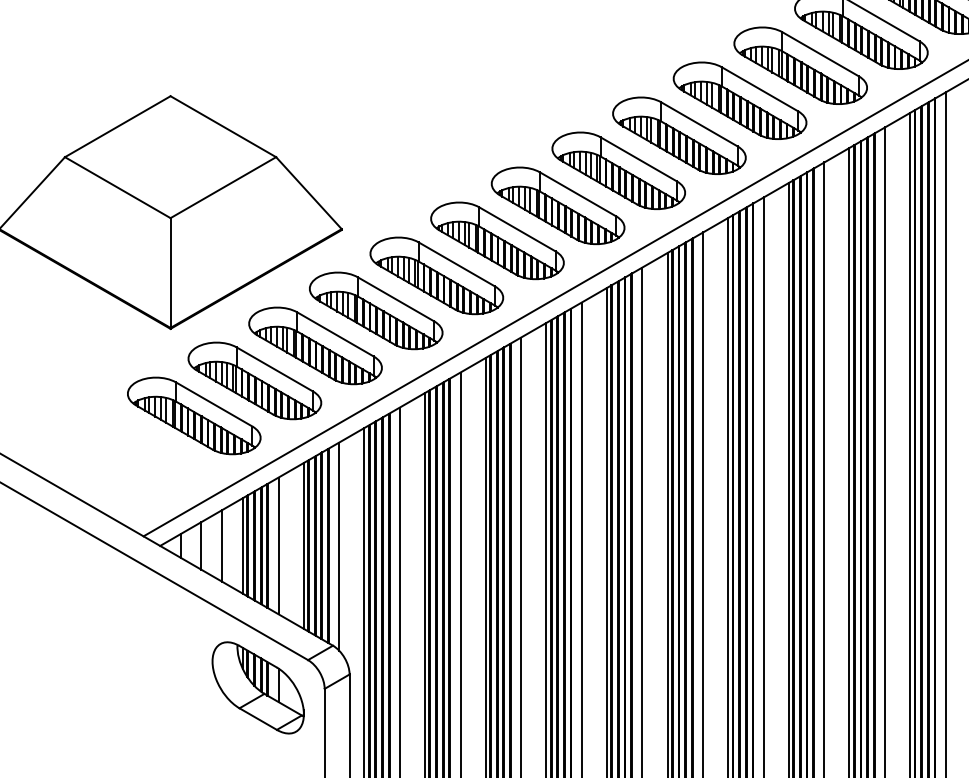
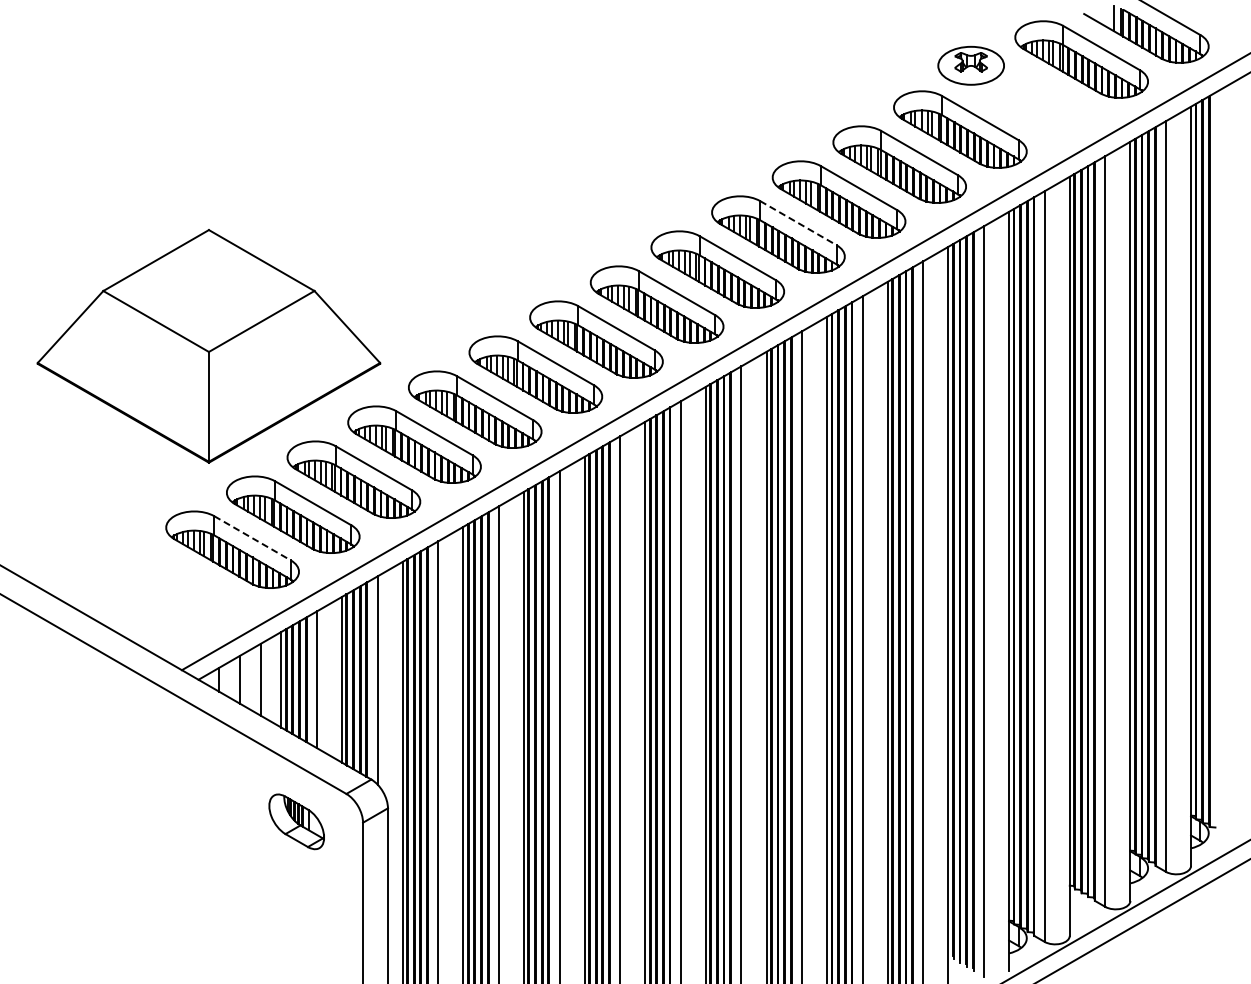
line: (760, 89) -> (798, 223), solid -> dashed
line: (214, 404) -> (252, 538), solid -> dashed
part: (258, 687) -> (296, 821), size x0.6

